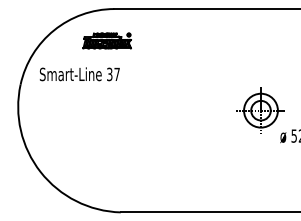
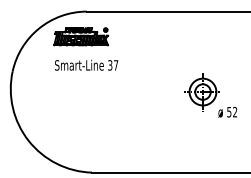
part: (107, 40) -> (81, 36), size x1.43
text: (79, 73) -> (86, 64), moved

